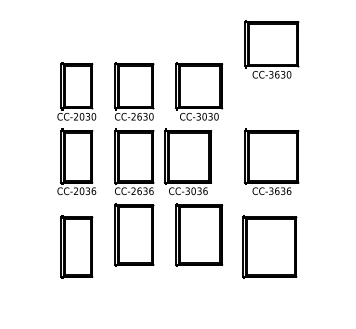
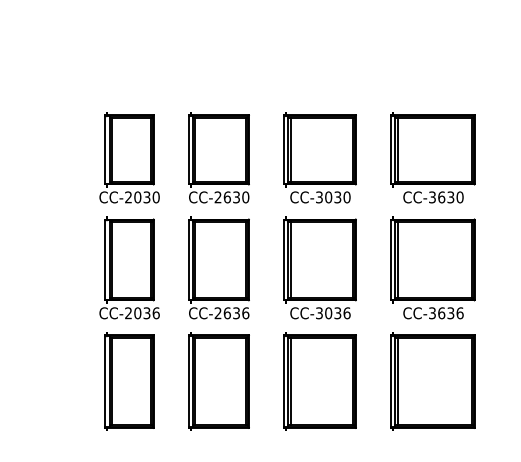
part: (271, 49) -> (432, 158), moved
part: (188, 161) -> (320, 267), moved
part: (76, 246) -> (129, 380), moved
part: (269, 246) -> (432, 380), moved

